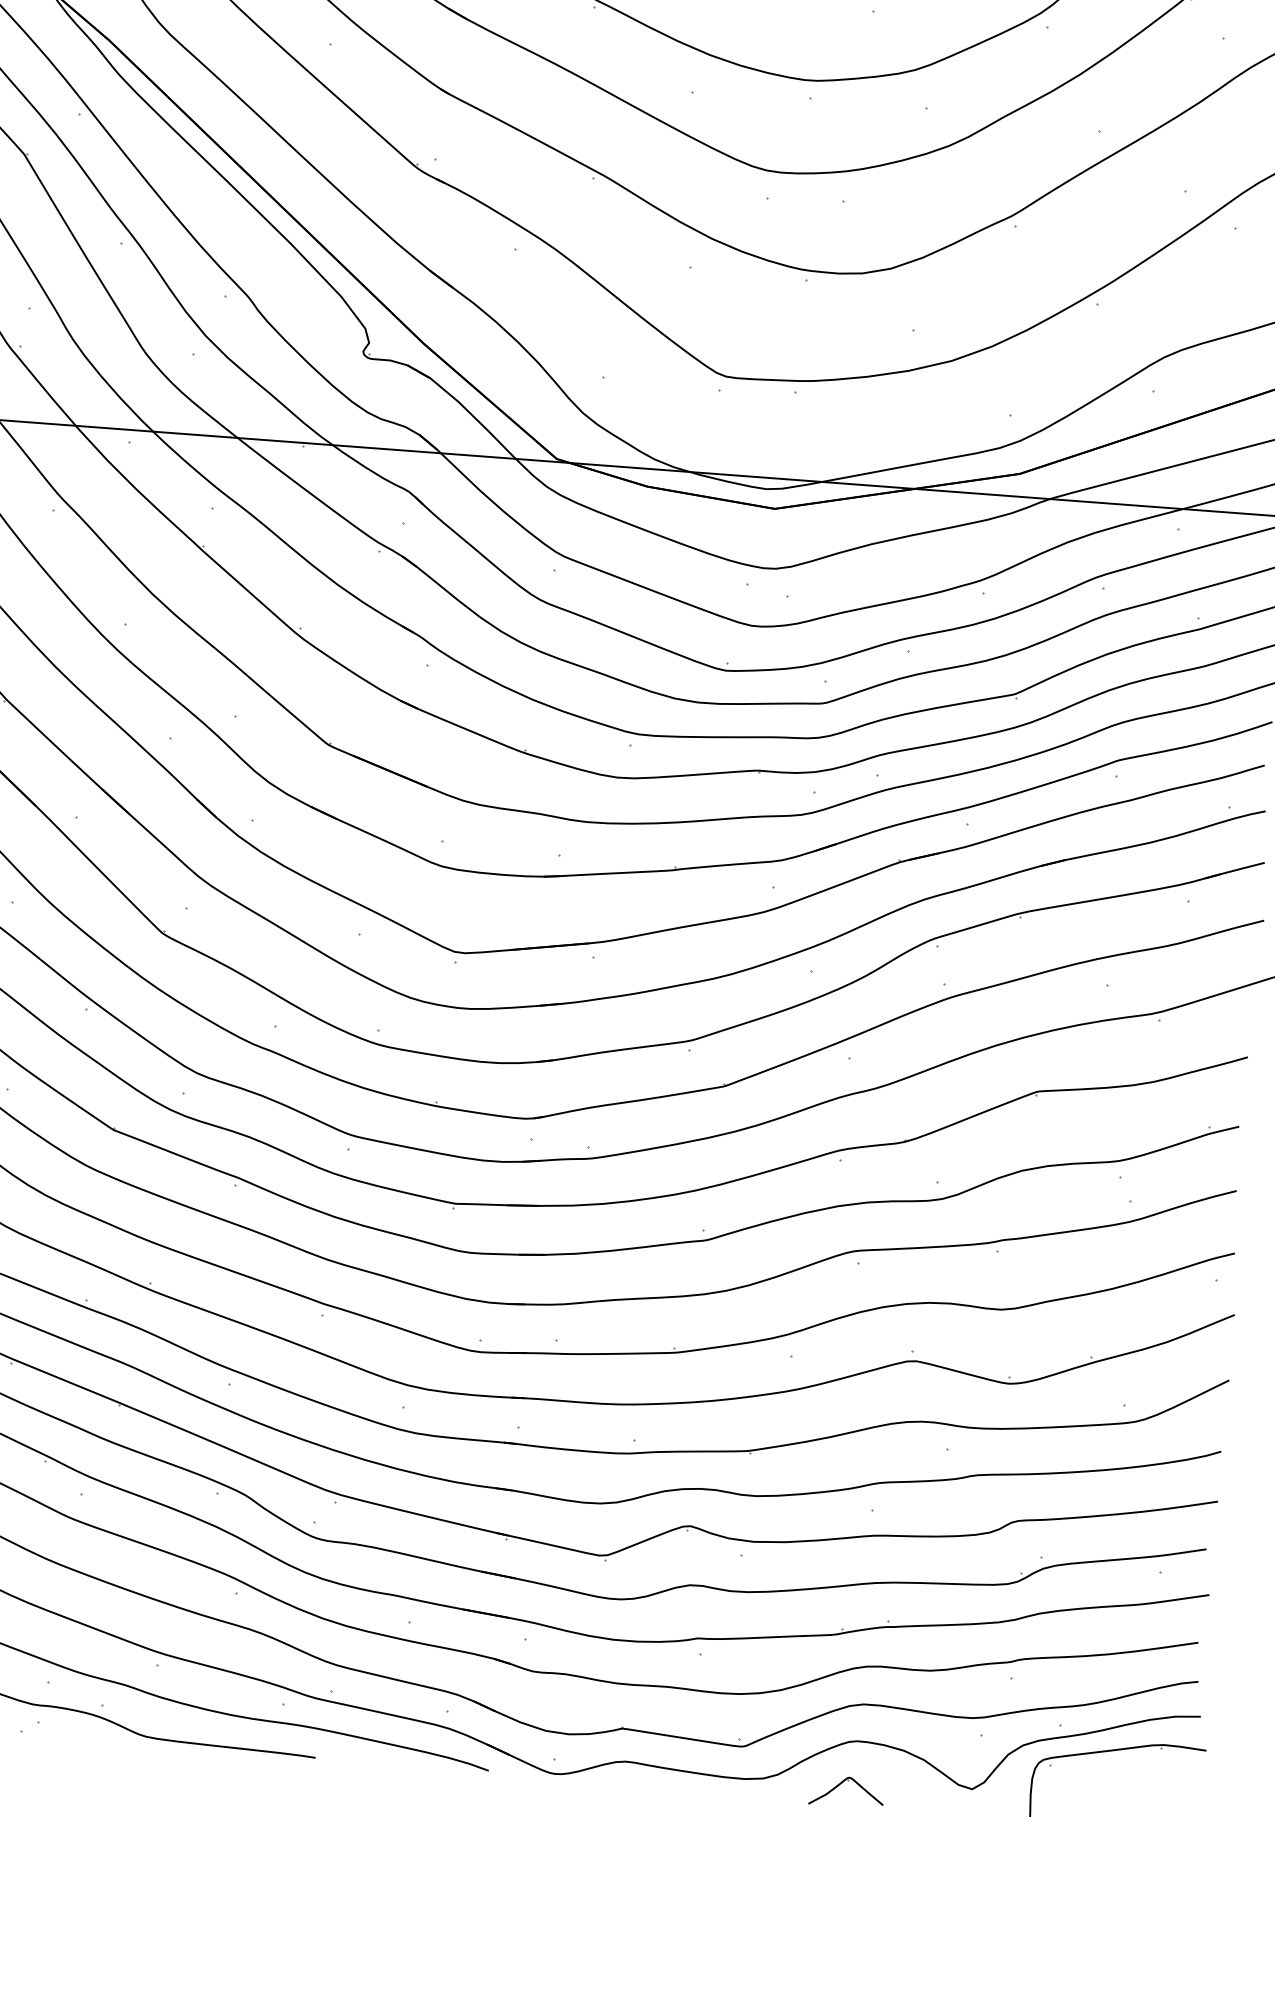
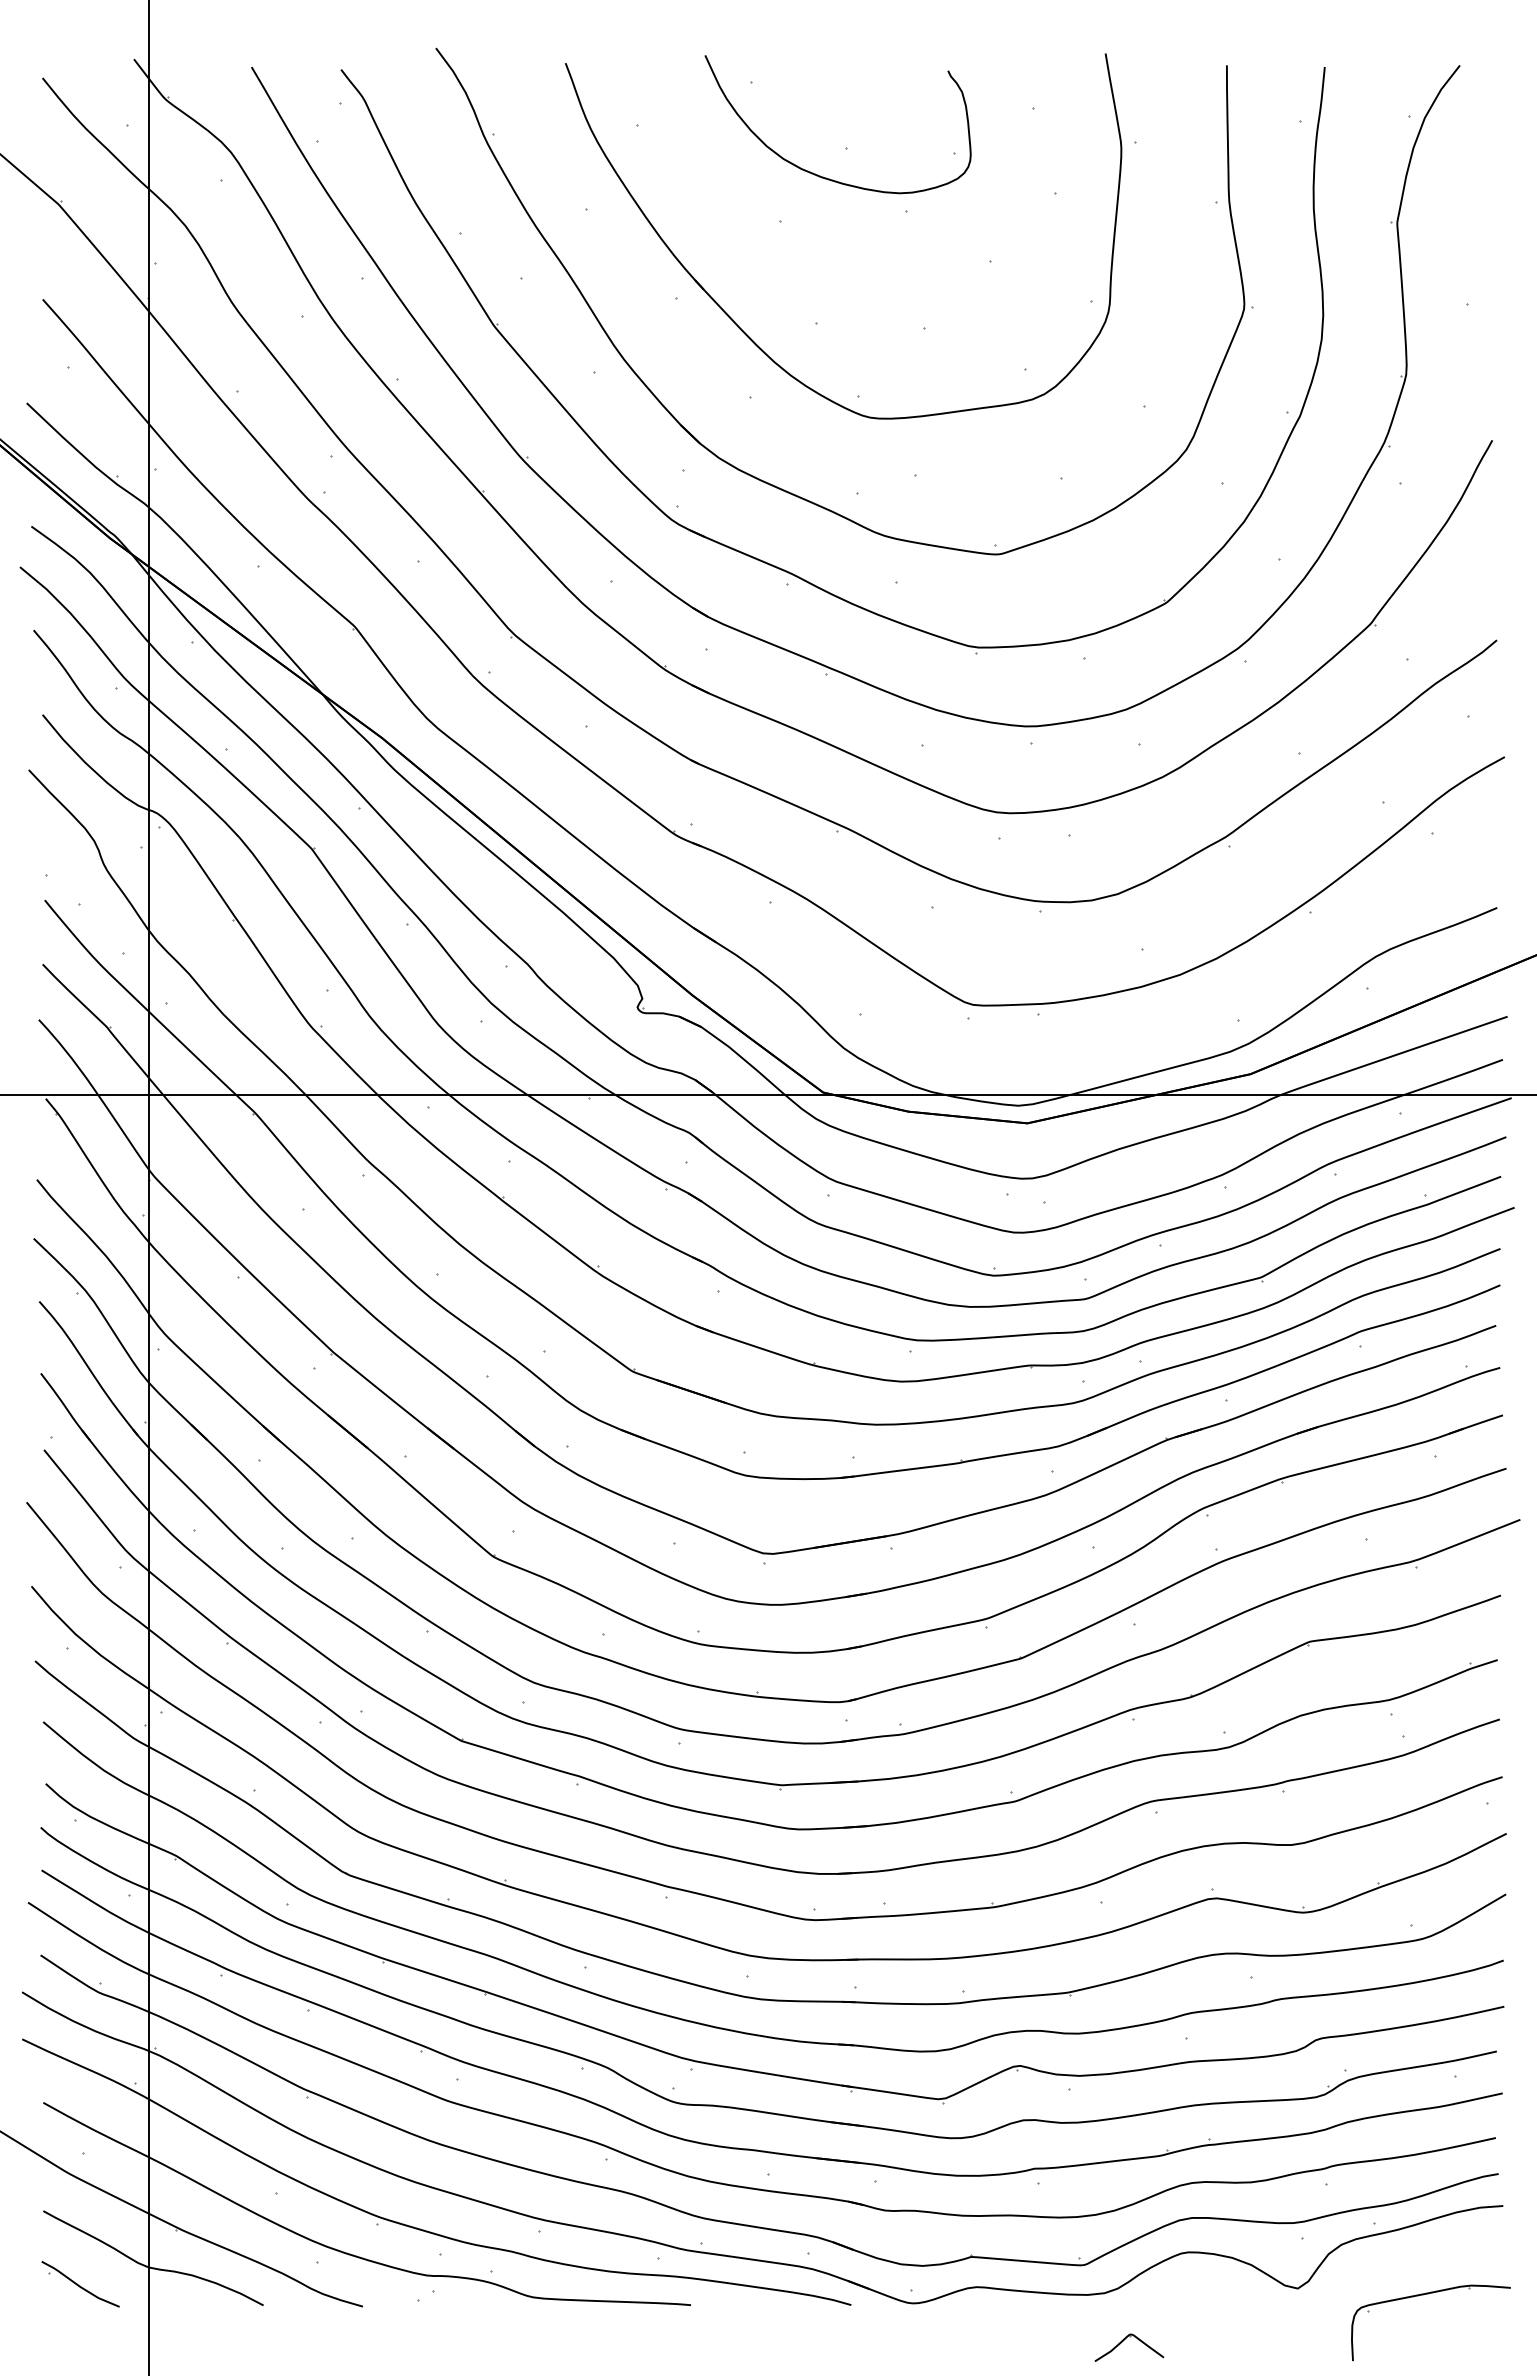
part: (1111, 1751) -> (1423, 2295), moved
part: (840, 1784) -> (1123, 2341), moved

